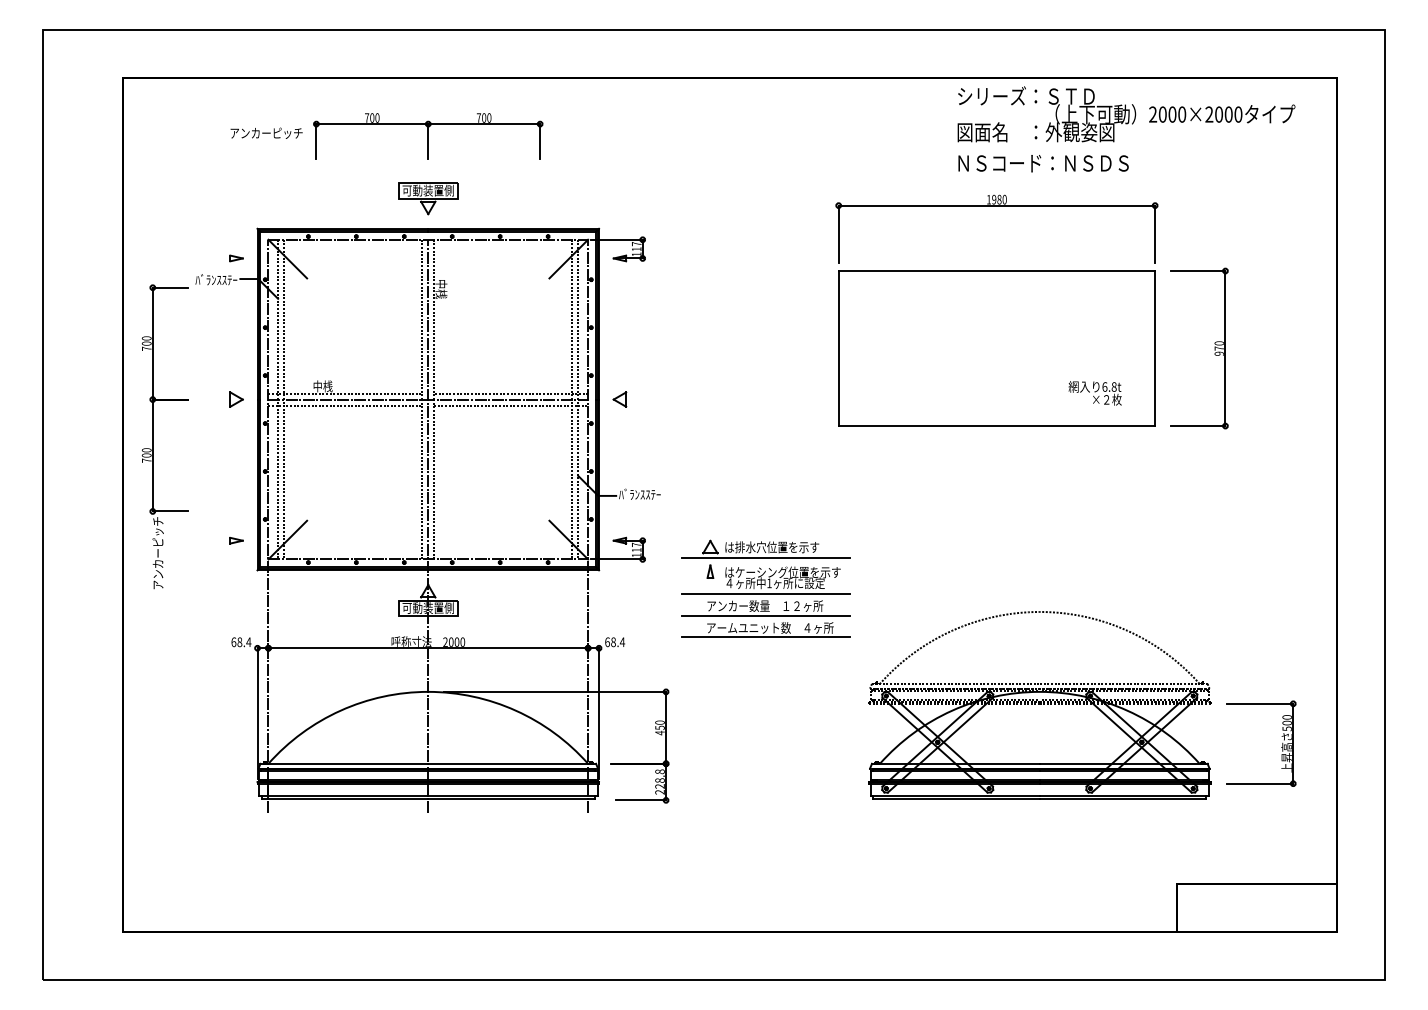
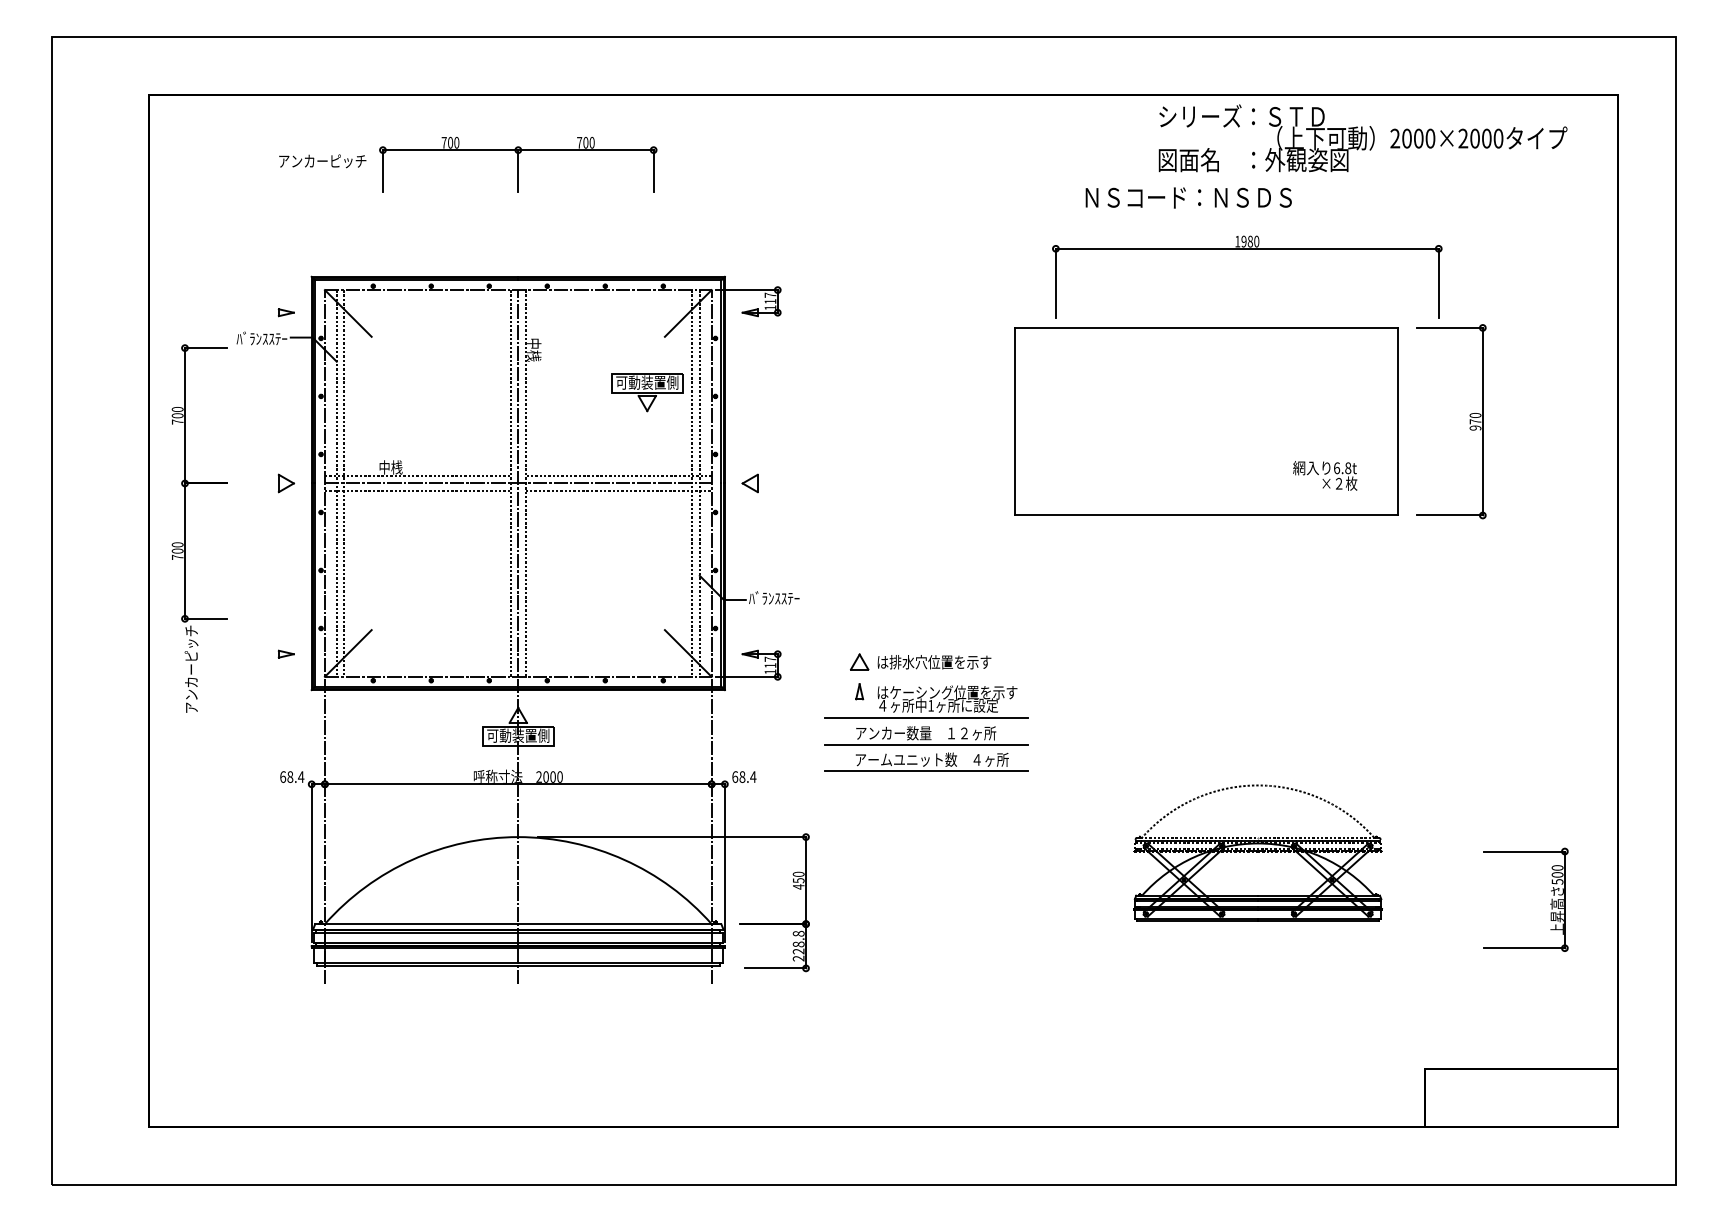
text: (1043, 163) -> (1188, 197), moved
part: (428, 198) -> (647, 392), moved
part: (997, 206) -> (1247, 249), moved
line: (765, 558) -> (926, 675), removed
part: (1039, 704) -> (1257, 852), size x0.6

